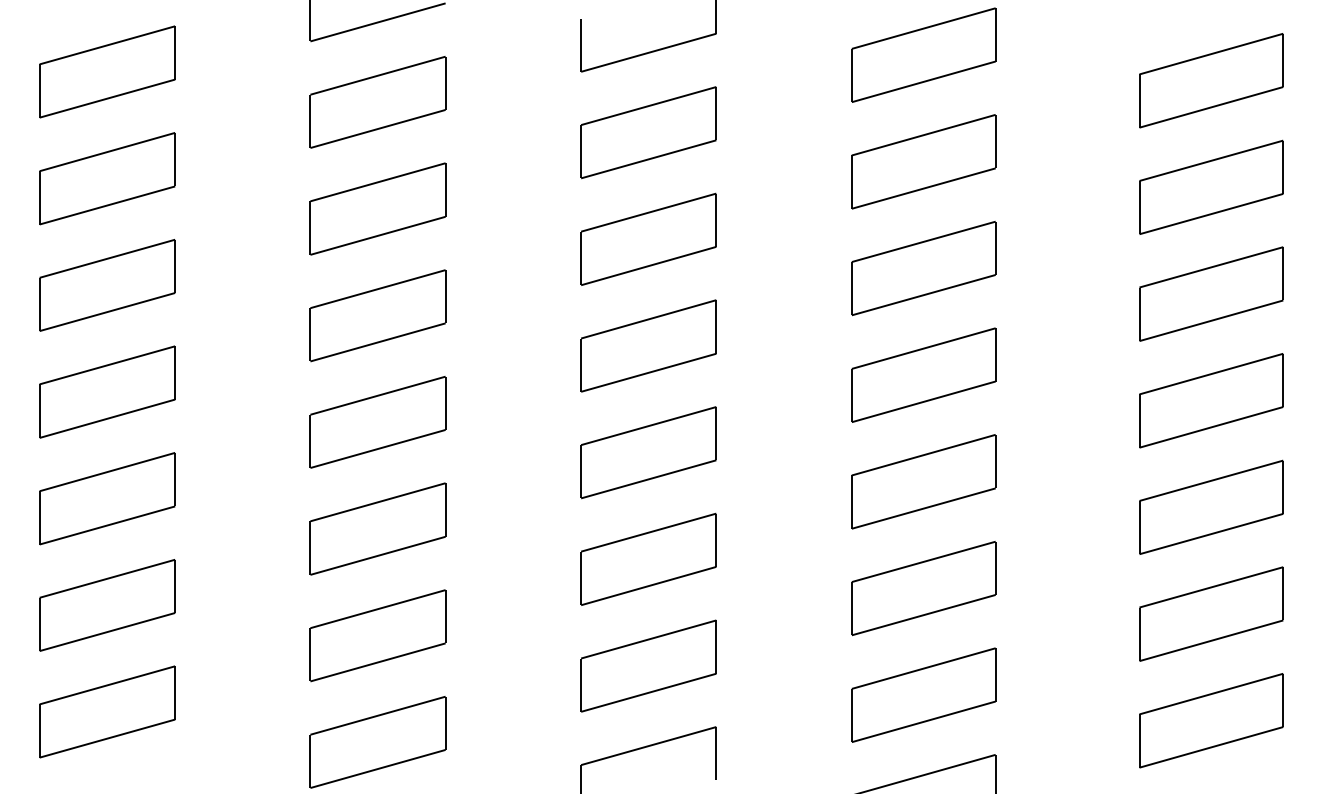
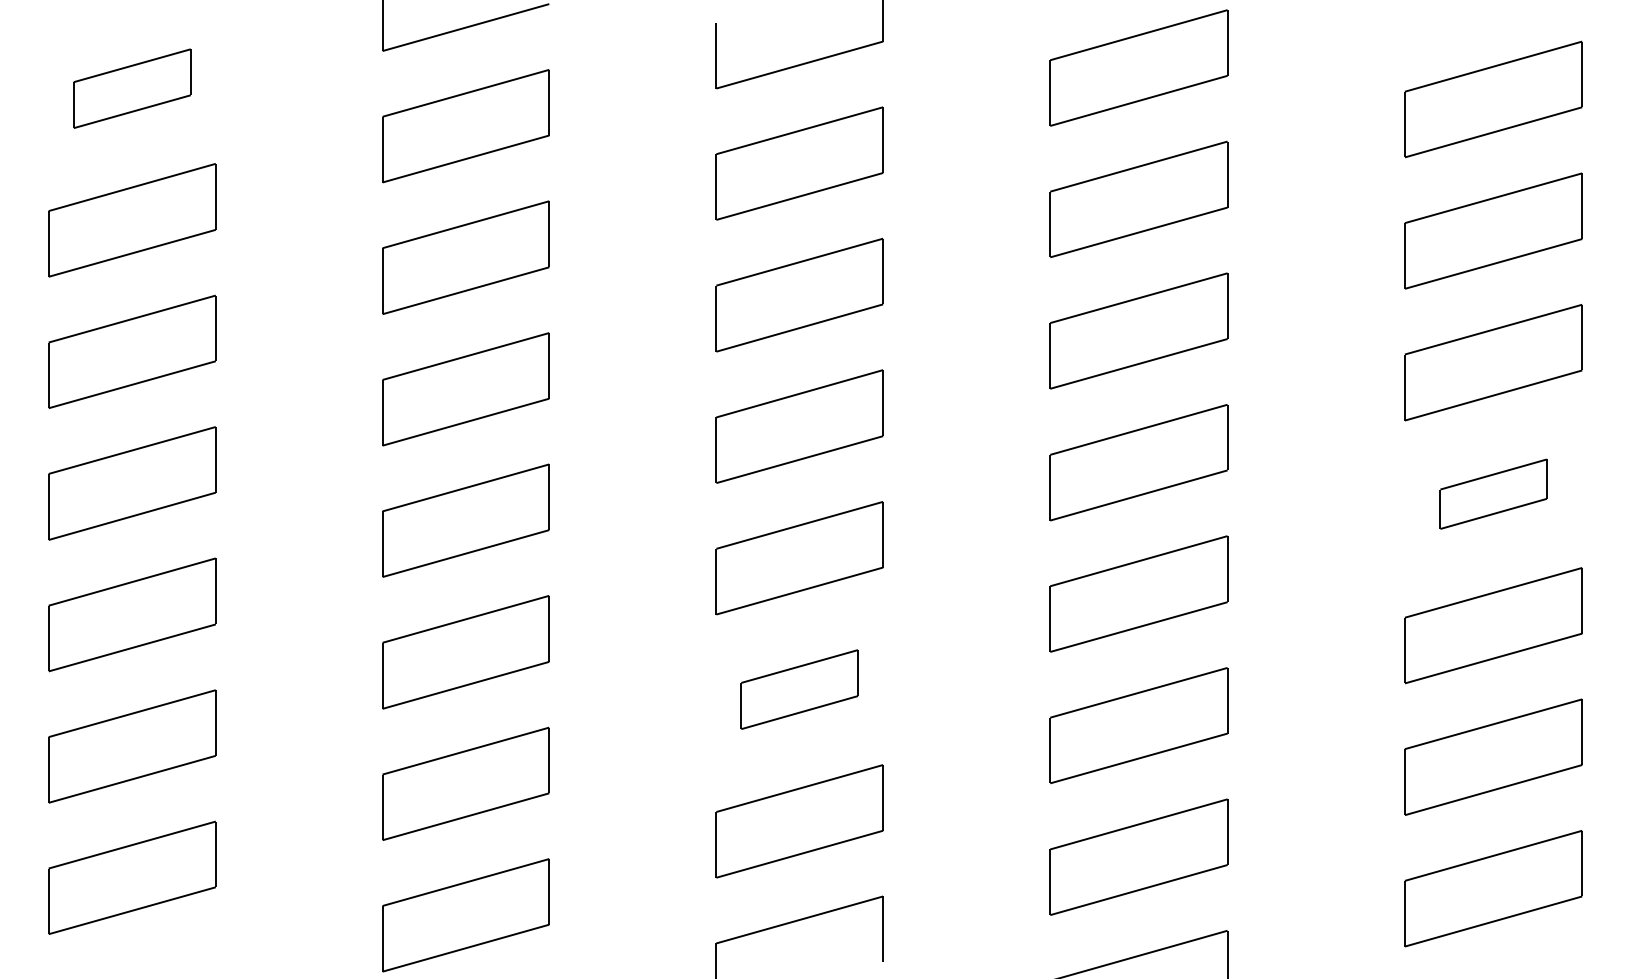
part: (107, 71) -> (132, 88), size x0.7
part: (1211, 400) -> (1493, 493), size x0.6
part: (648, 558) -> (799, 688), size x0.7

